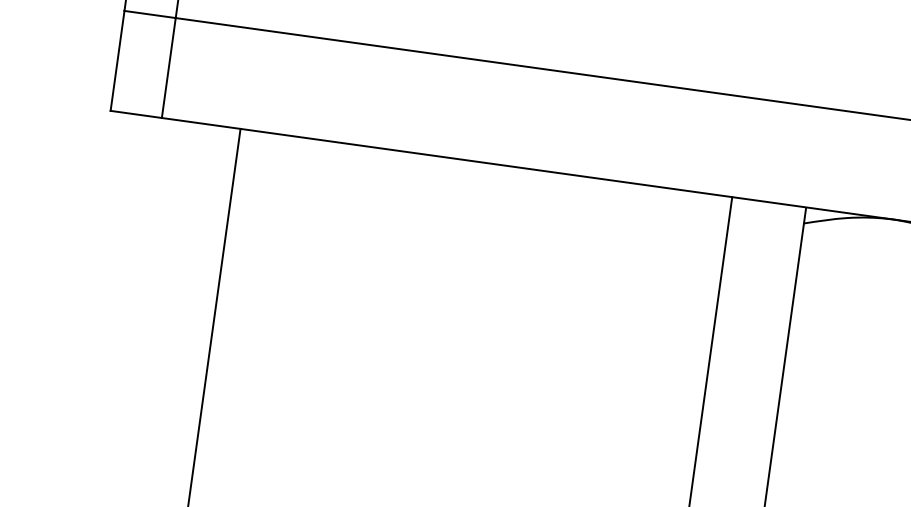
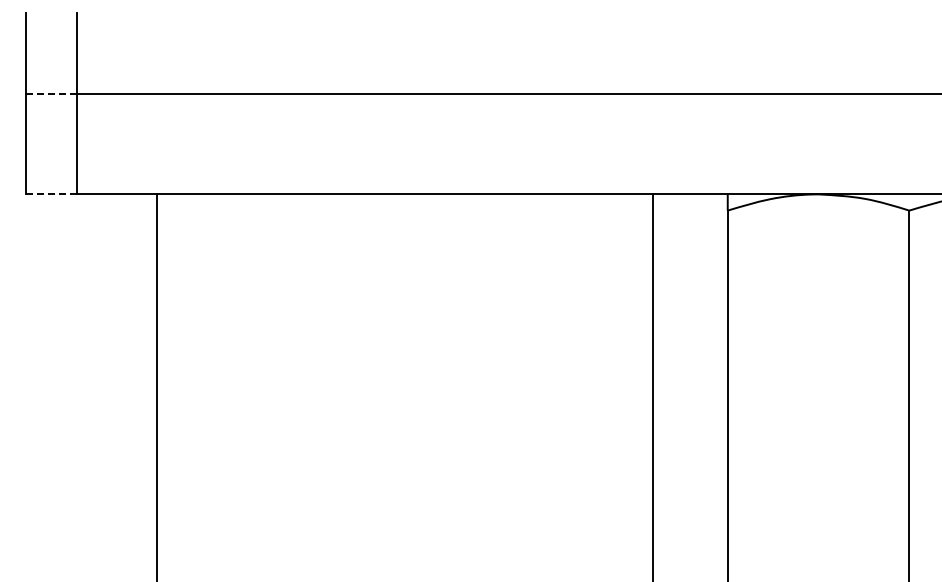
line: (150, 14) -> (51, 93), solid -> dashed
line: (136, 114) -> (51, 194), solid -> dashed

